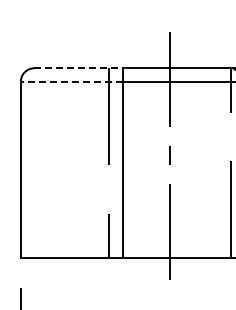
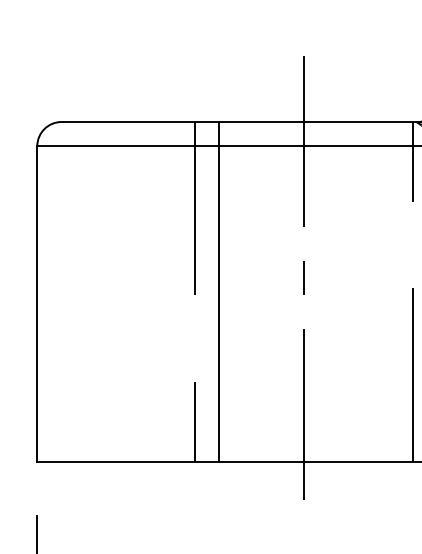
line: (78, 68) -> (140, 122), dashed -> solid
line: (71, 81) -> (127, 145), dashed -> solid

